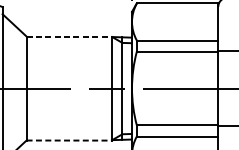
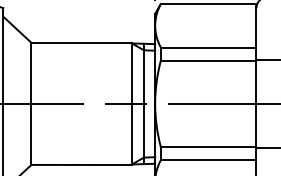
line: (70, 36) -> (82, 42), dashed -> solid
line: (70, 140) -> (82, 164), dashed -> solid

